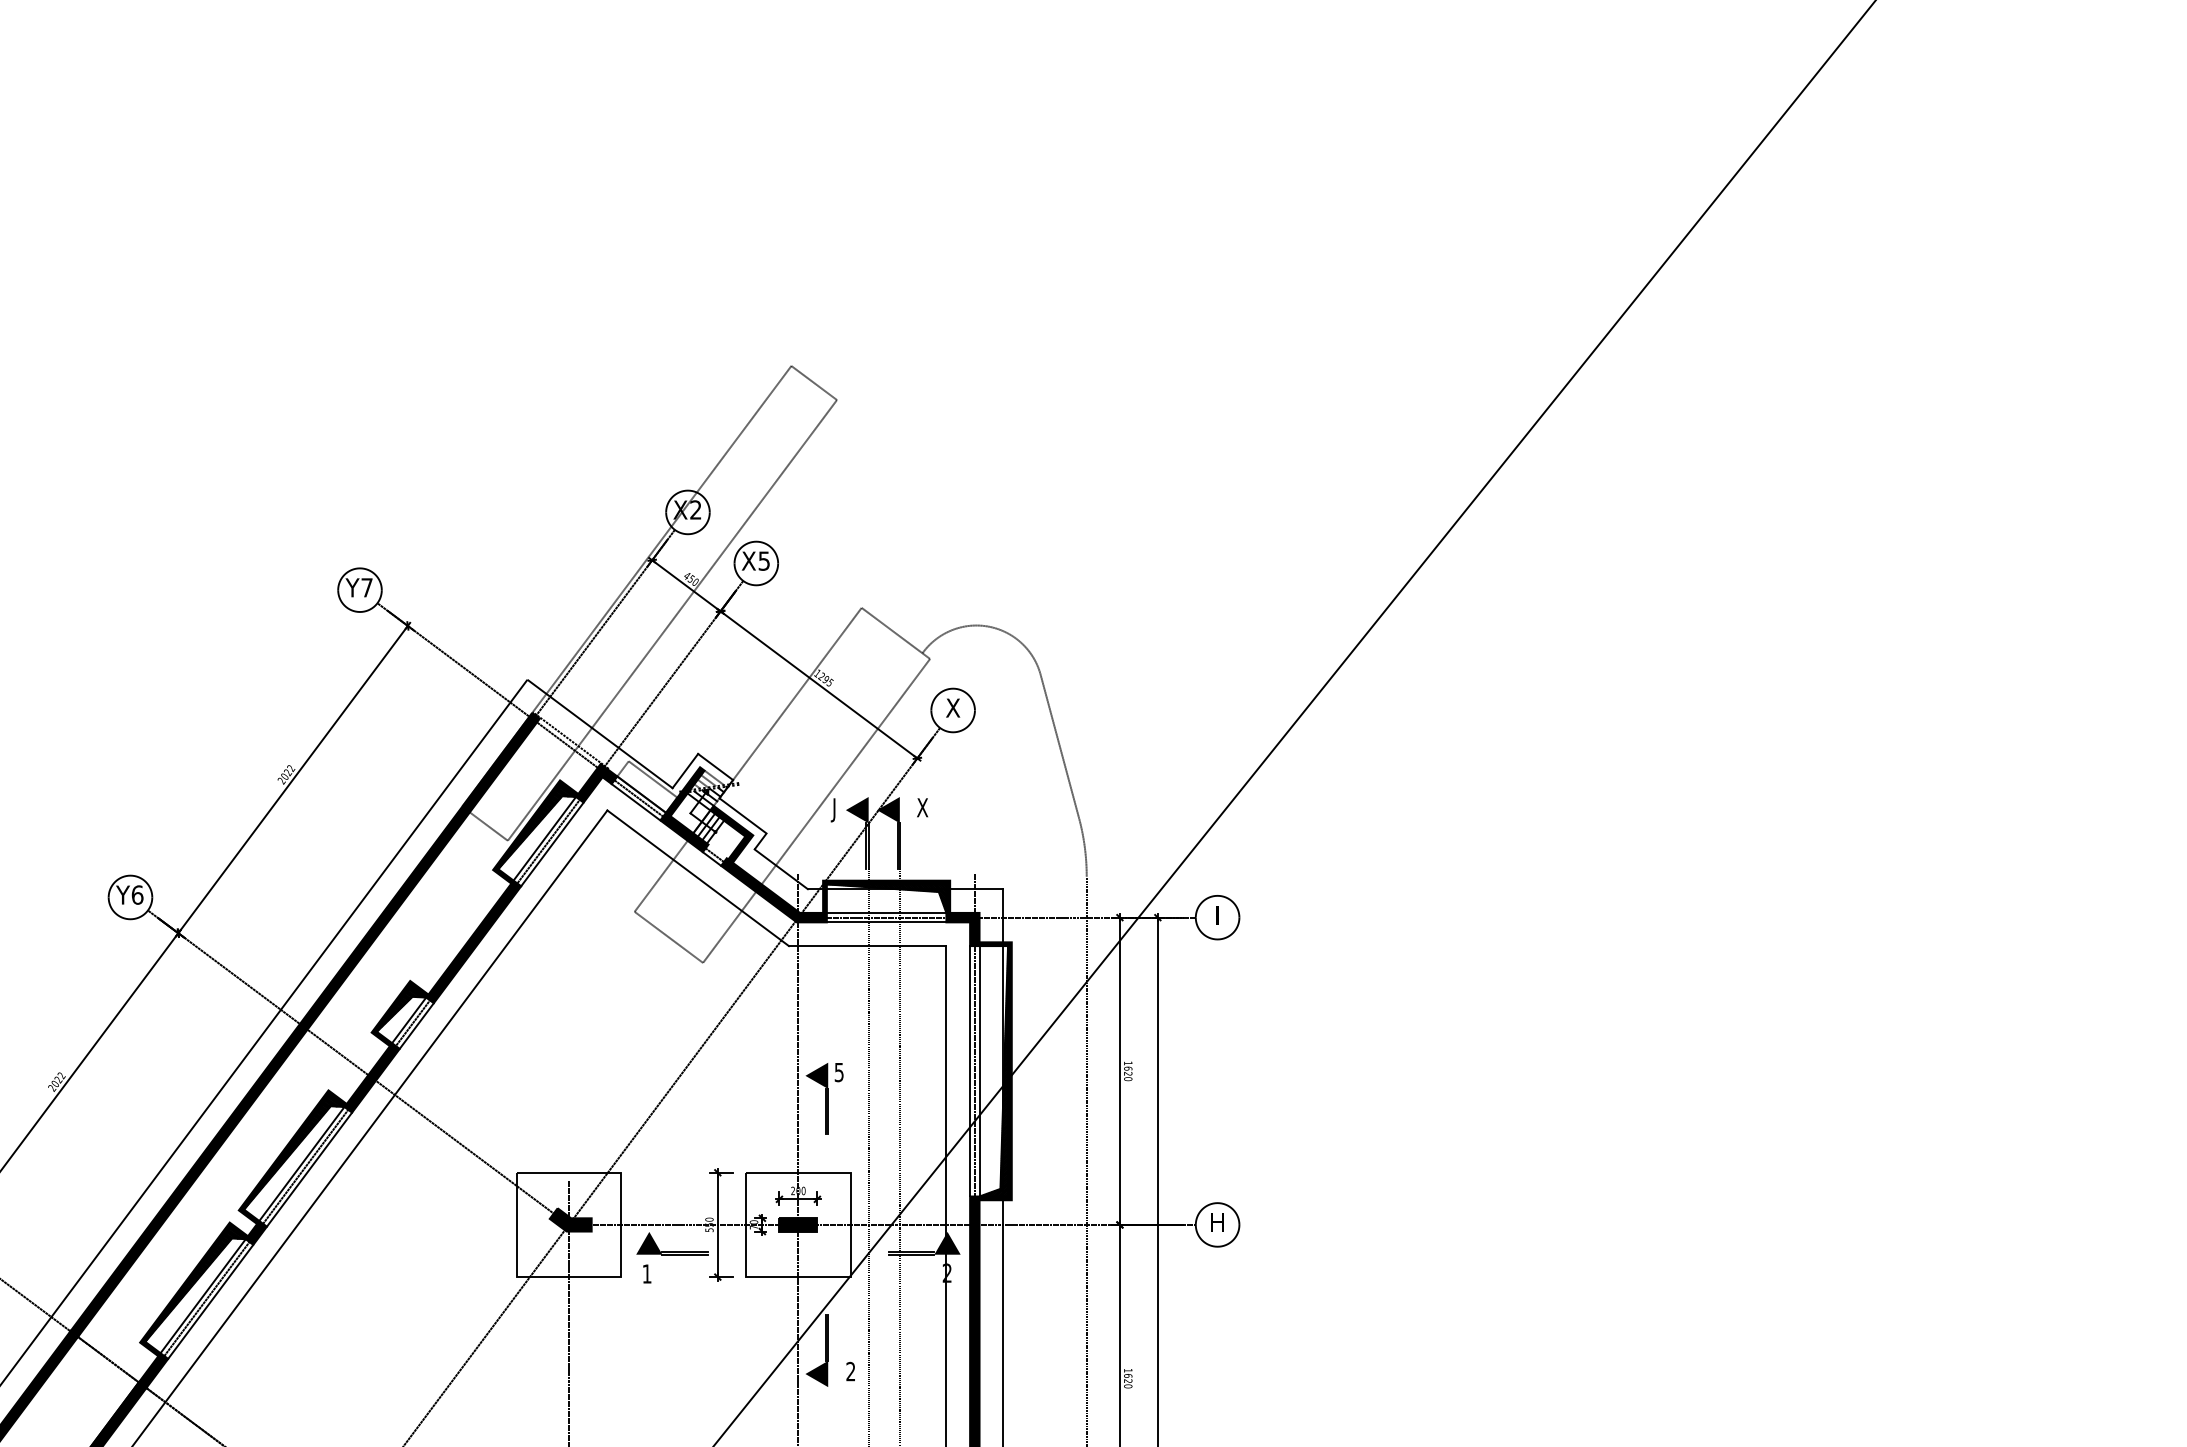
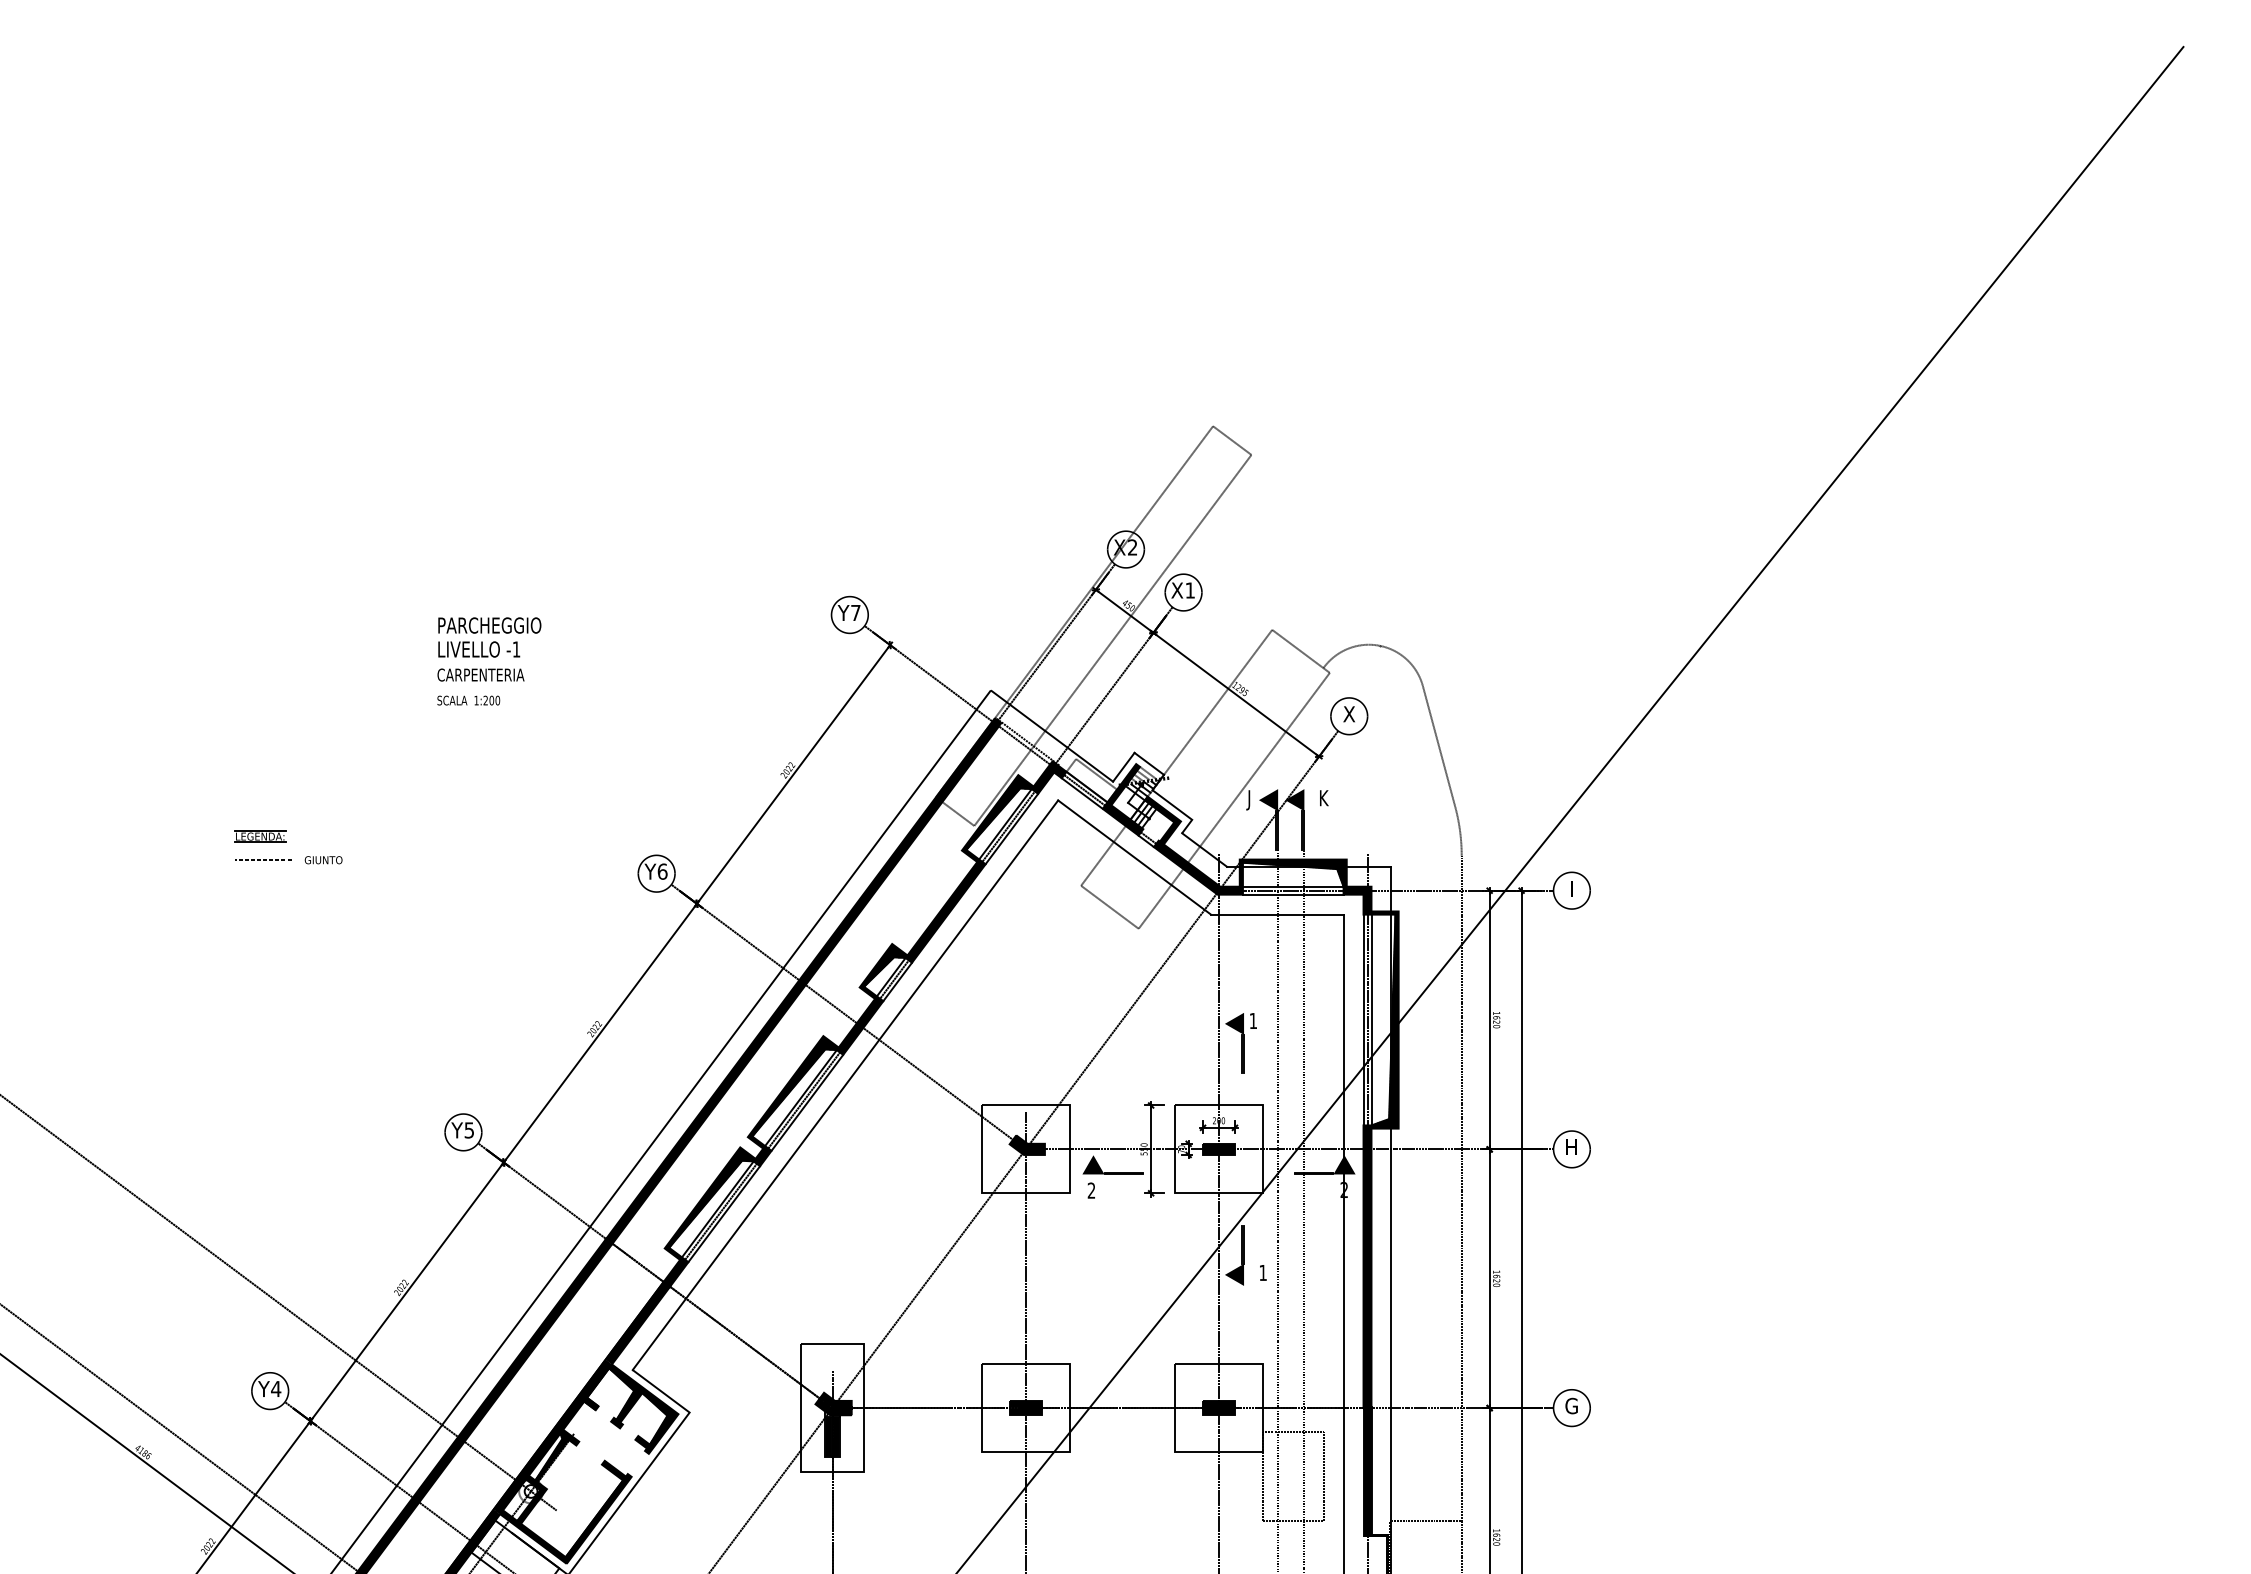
text: (763, 561) -> (1189, 590), X5 -> X1
text: (922, 808) -> (1323, 798), X -> K
text: (838, 1073) -> (1252, 1021), 5 -> 1
text: (646, 1273) -> (1091, 1190), 1 -> 2
text: (850, 1371) -> (1262, 1272), 2 -> 1

